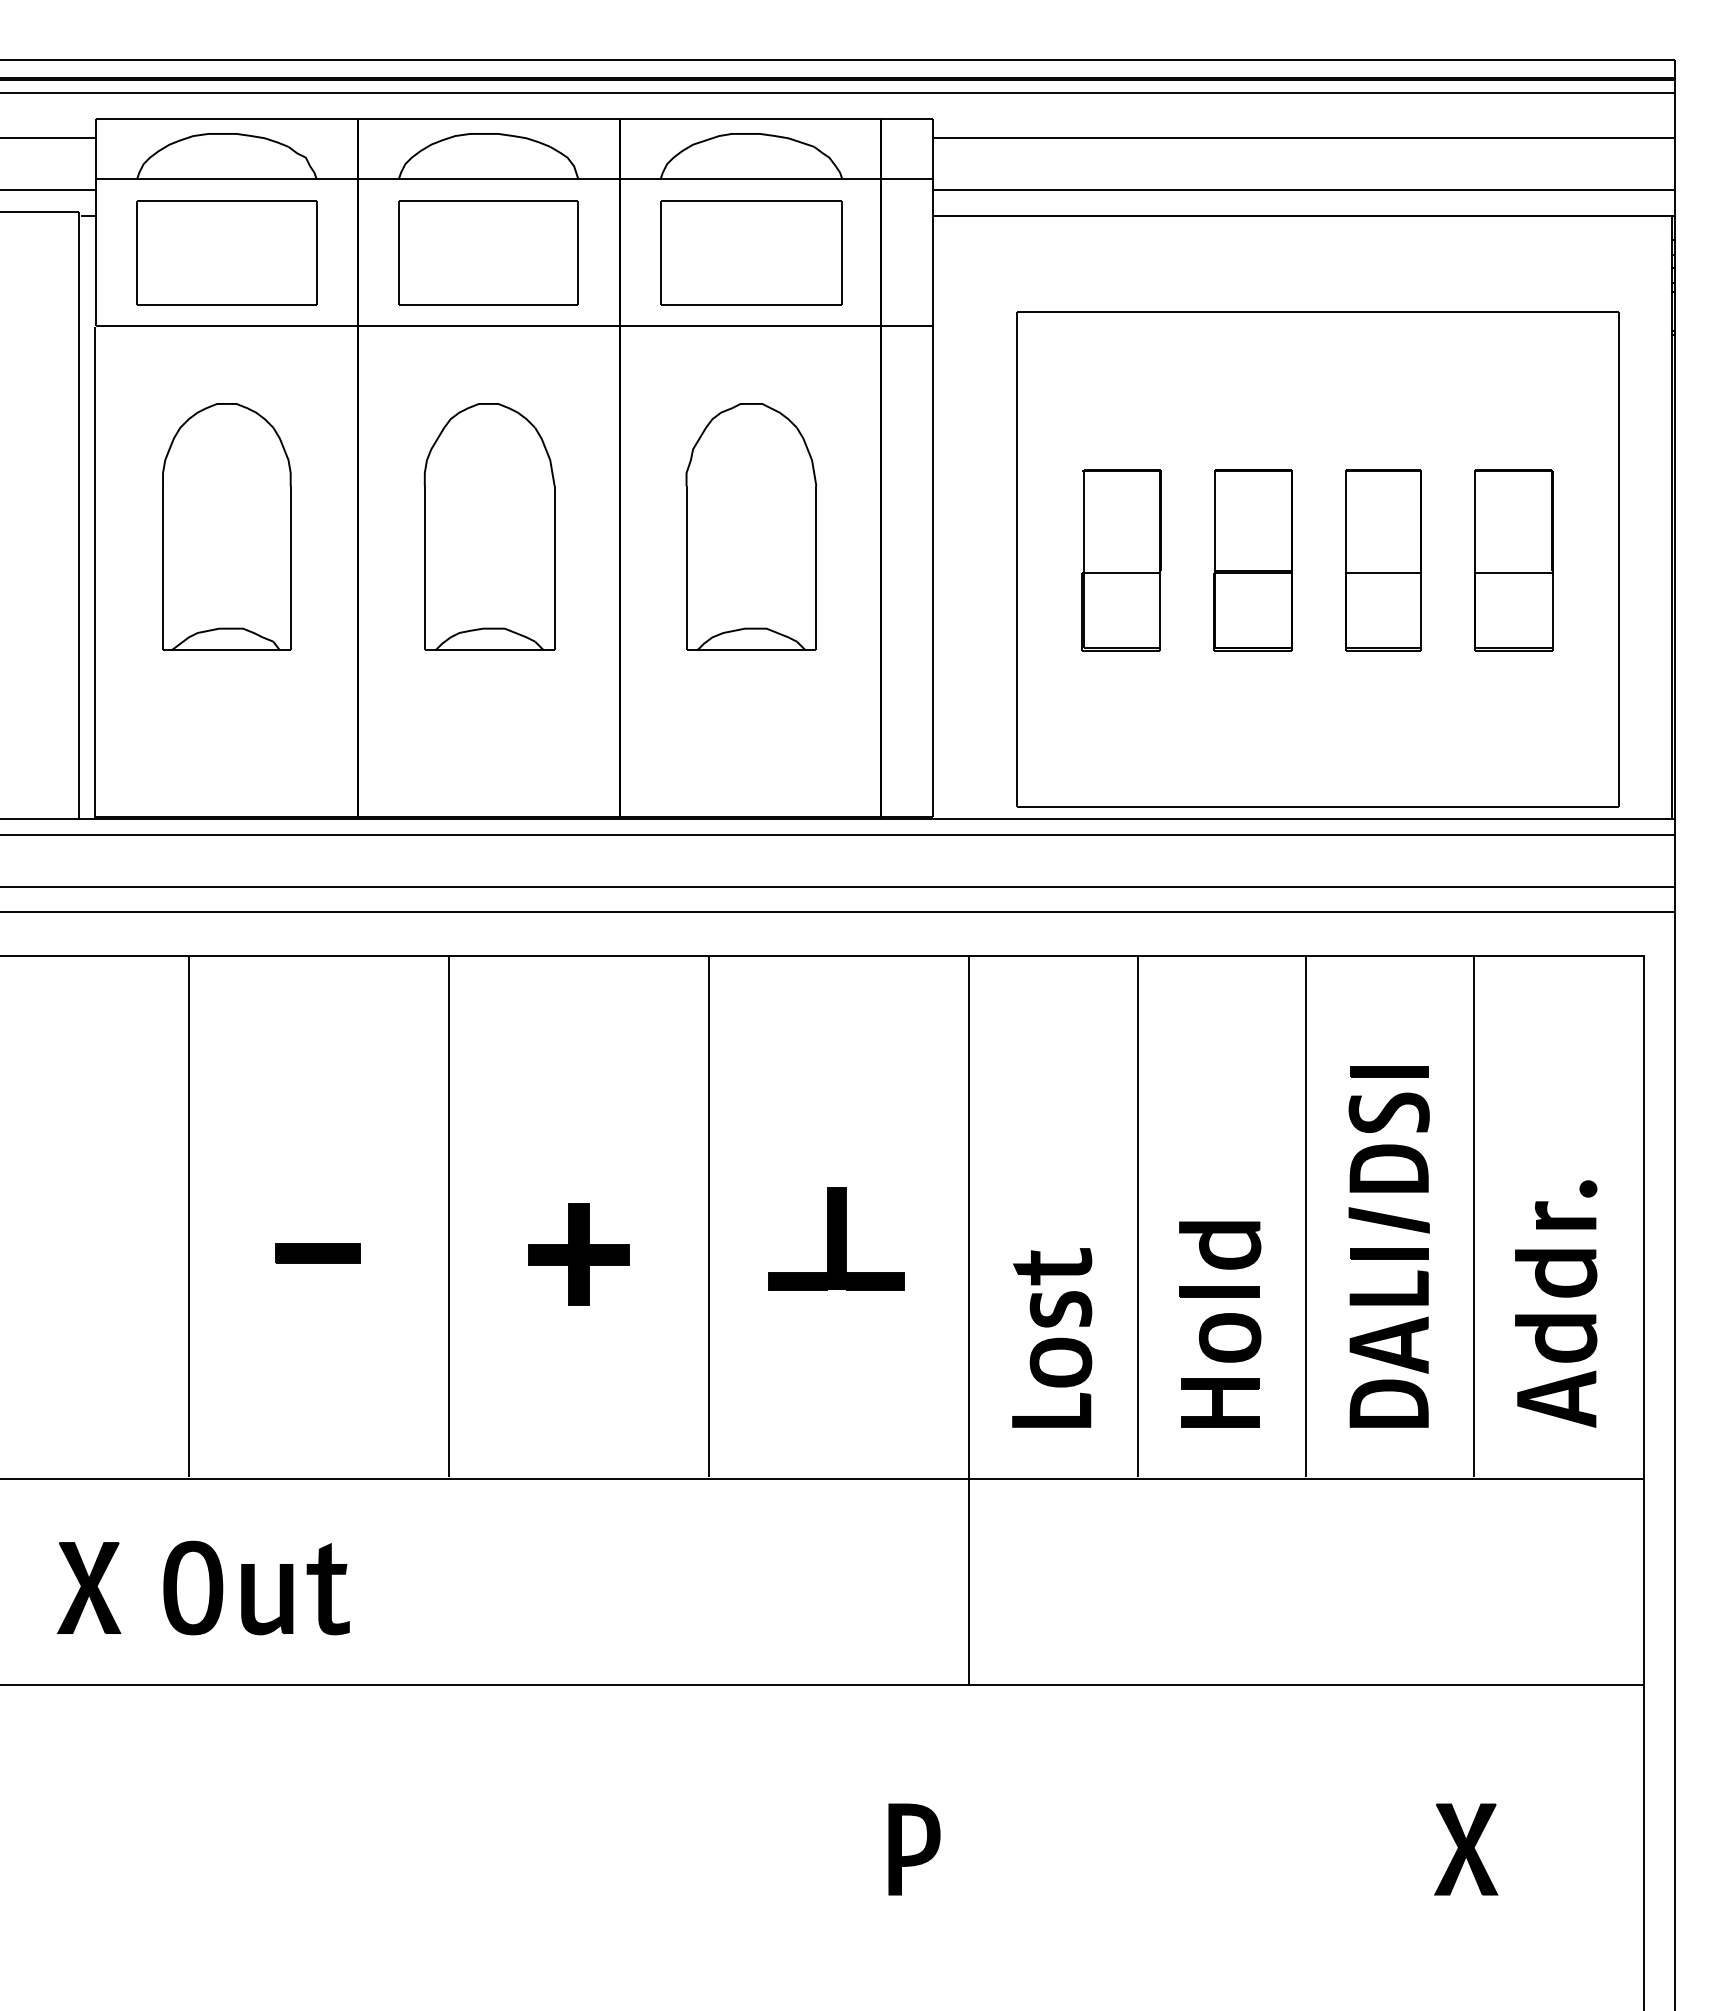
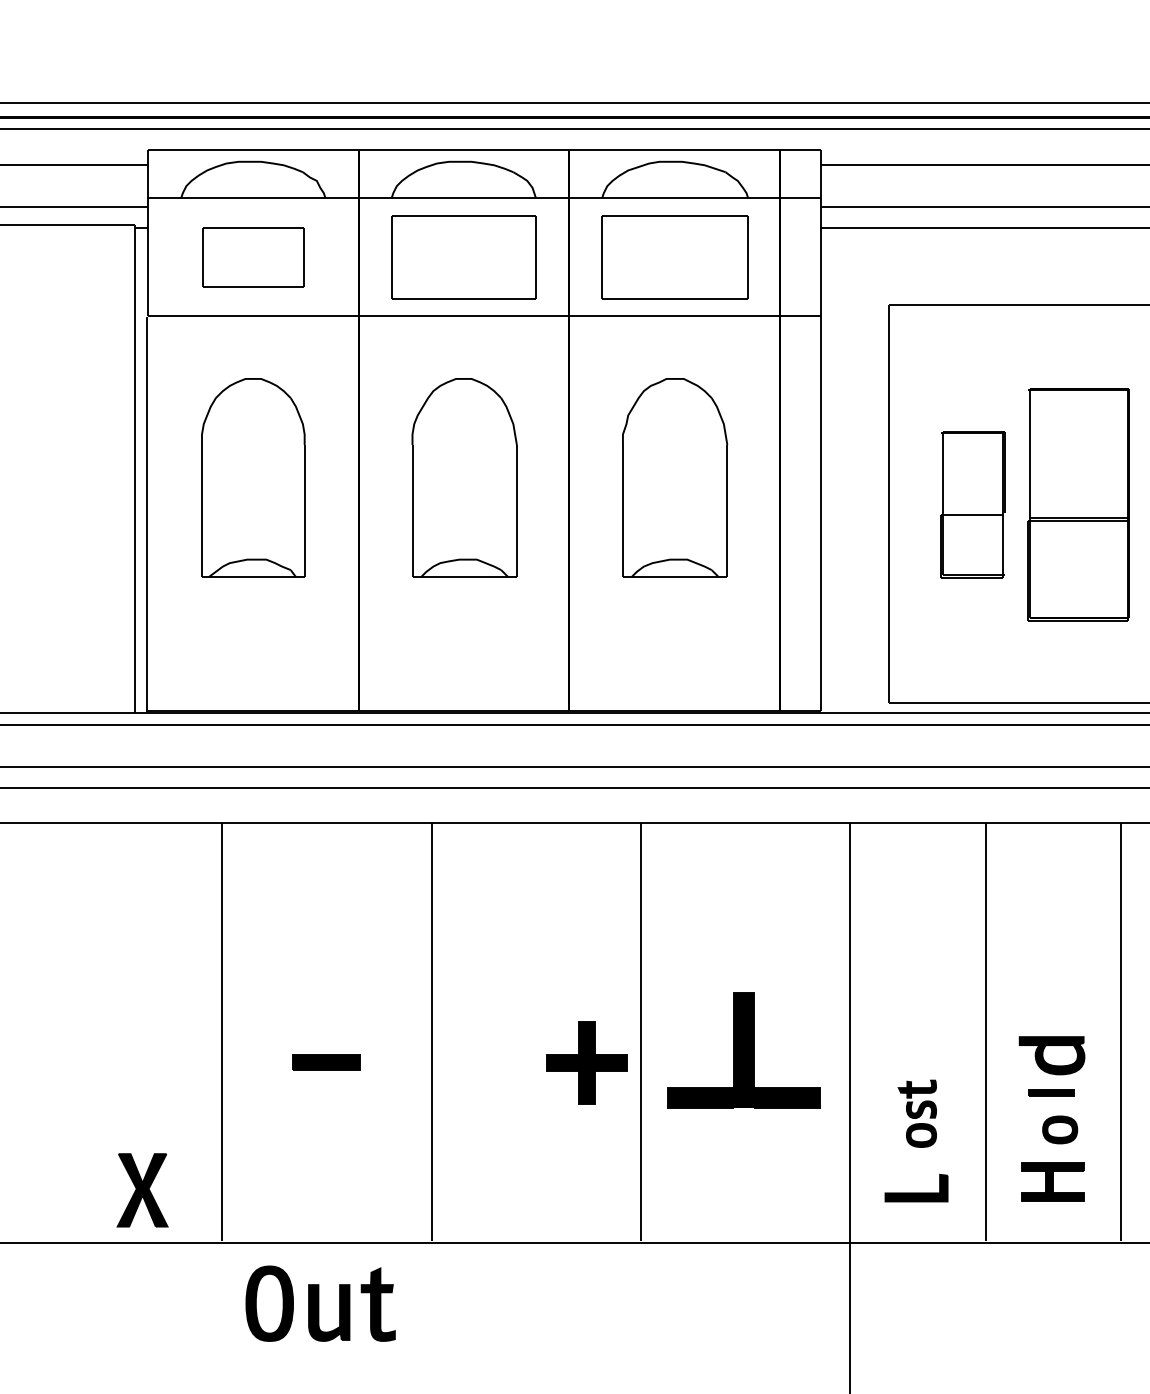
part: (226, 252) -> (253, 257), size x0.7
part: (1252, 560) -> (1078, 504), size x1.6
part: (836, 1238) -> (743, 1049), size x1.4
part: (578, 1254) -> (586, 1062), moved
part: (1219, 1291) -> (1051, 1092), size x0.7
part: (1052, 1317) -> (917, 1113), size x0.6
part: (1230, 1337) -> (1060, 1129), size x0.7
part: (89, 1587) -> (142, 1189), moved
part: (256, 1587) -> (320, 1303), moved

